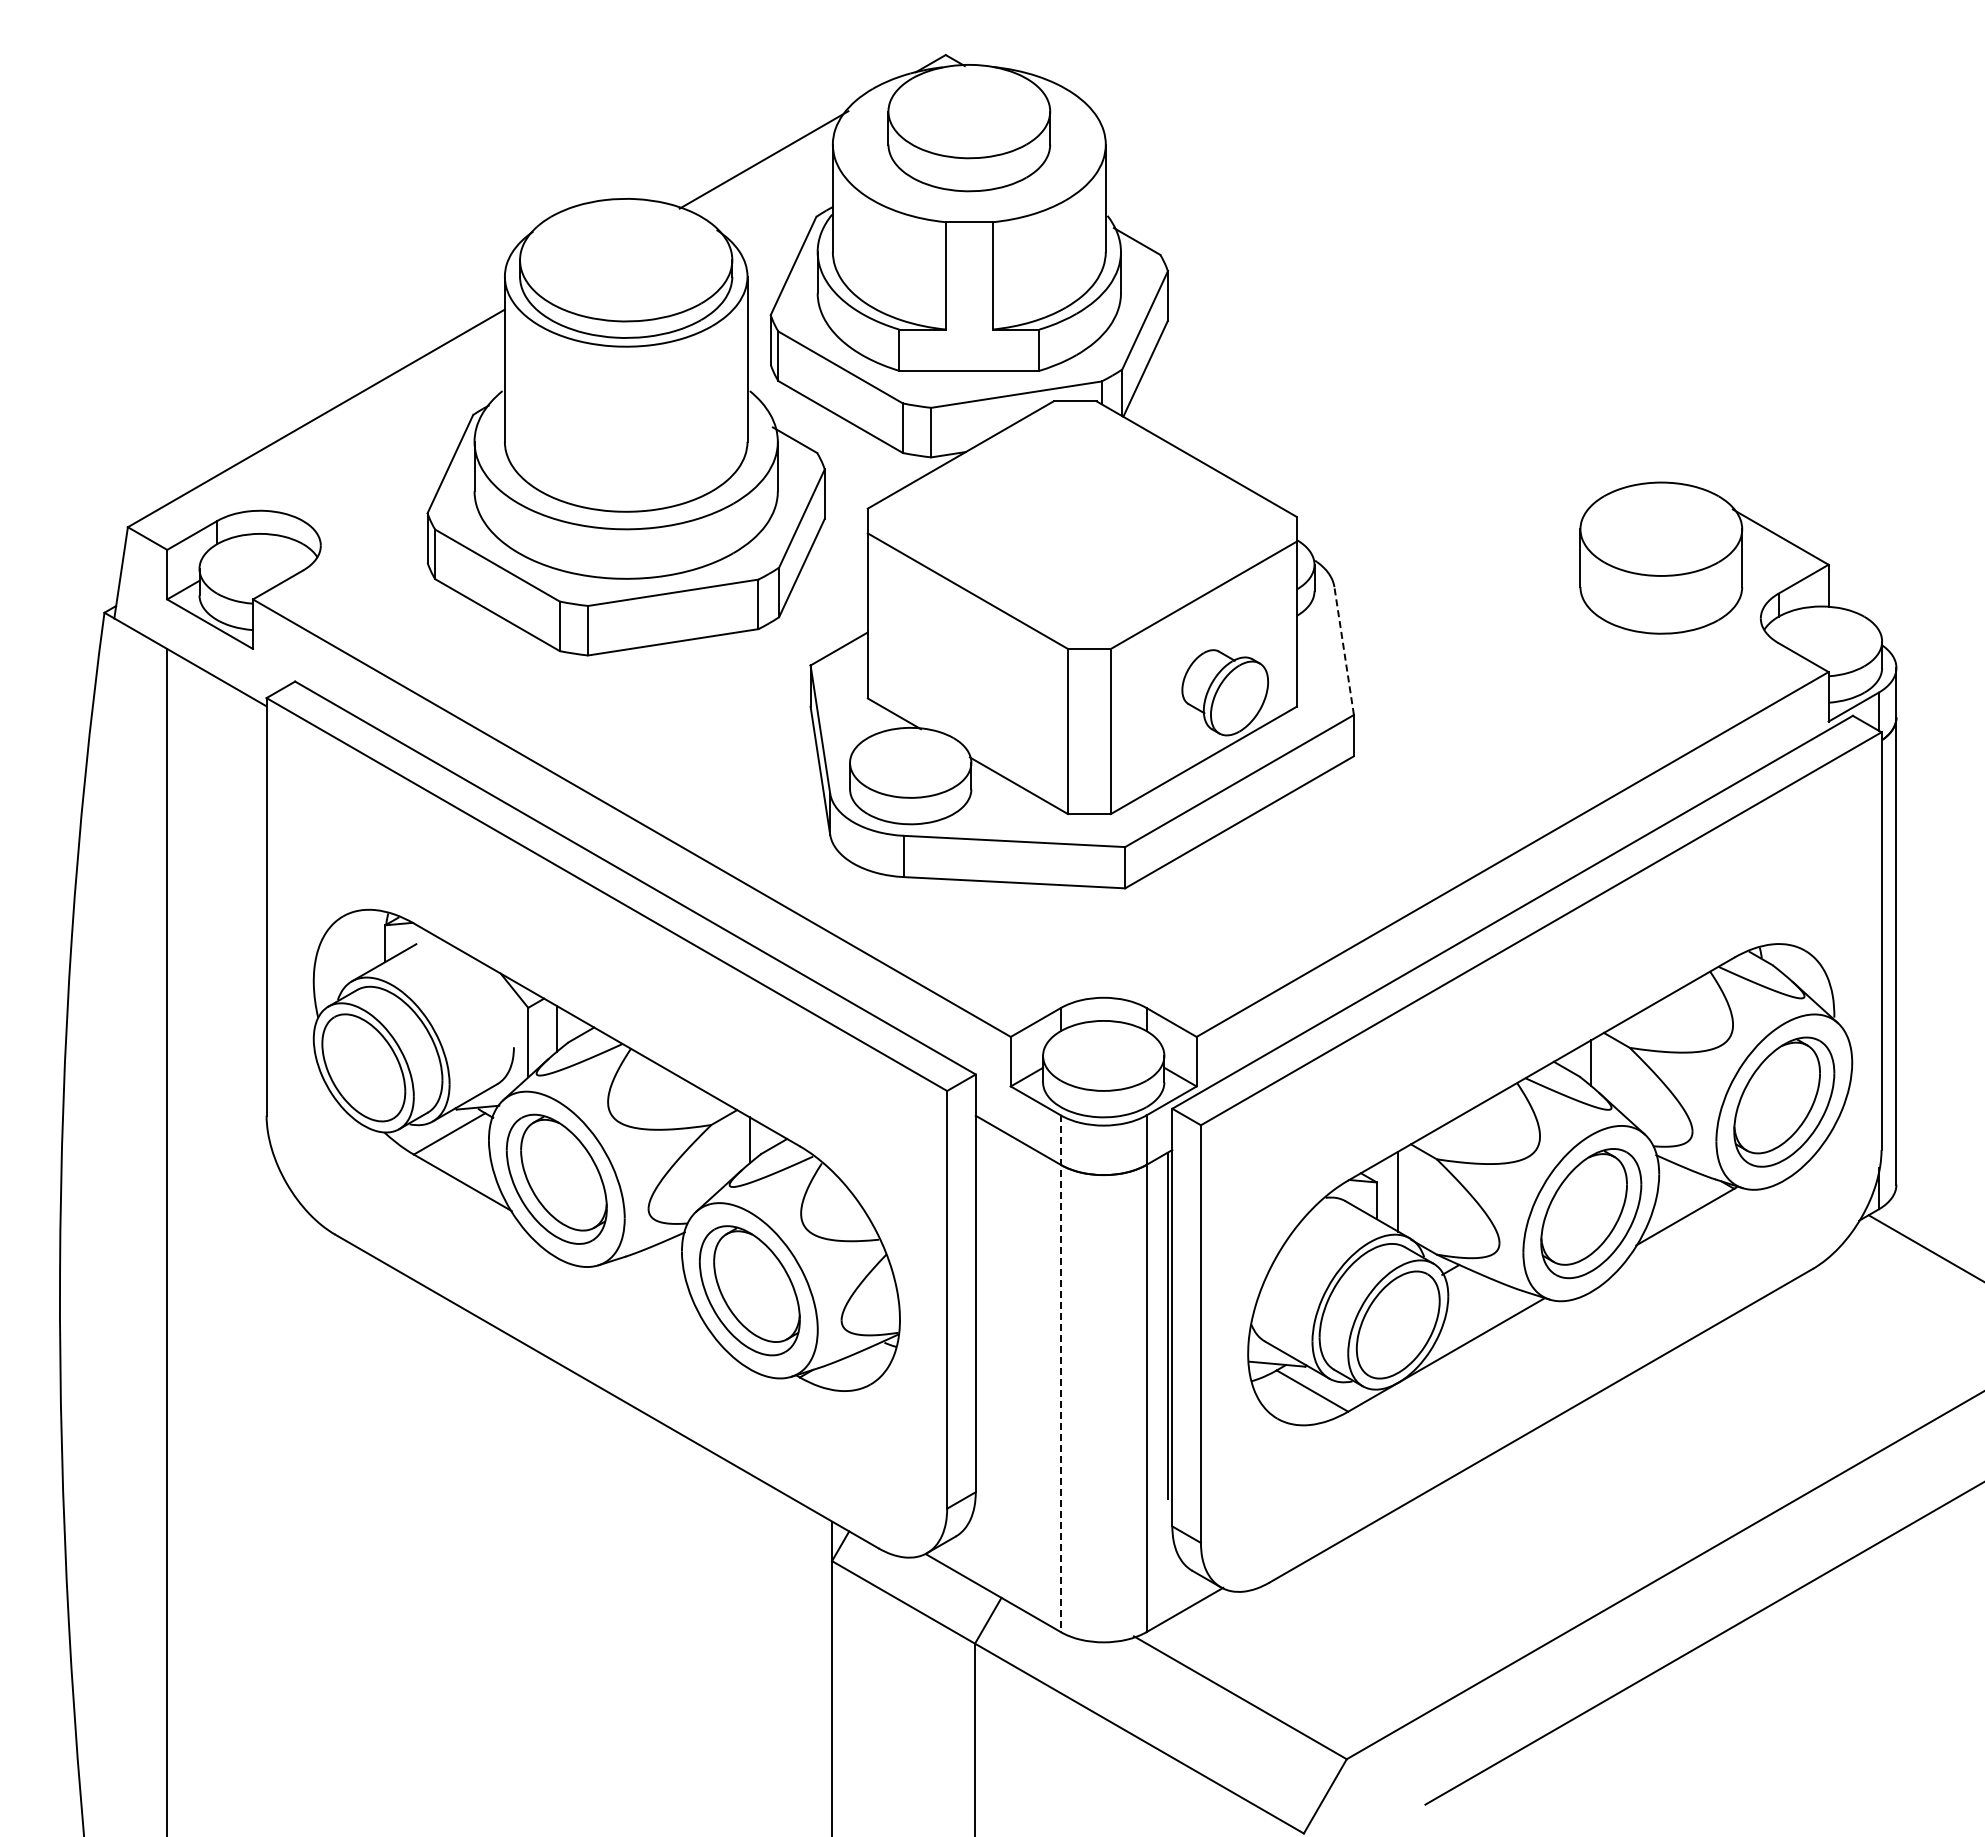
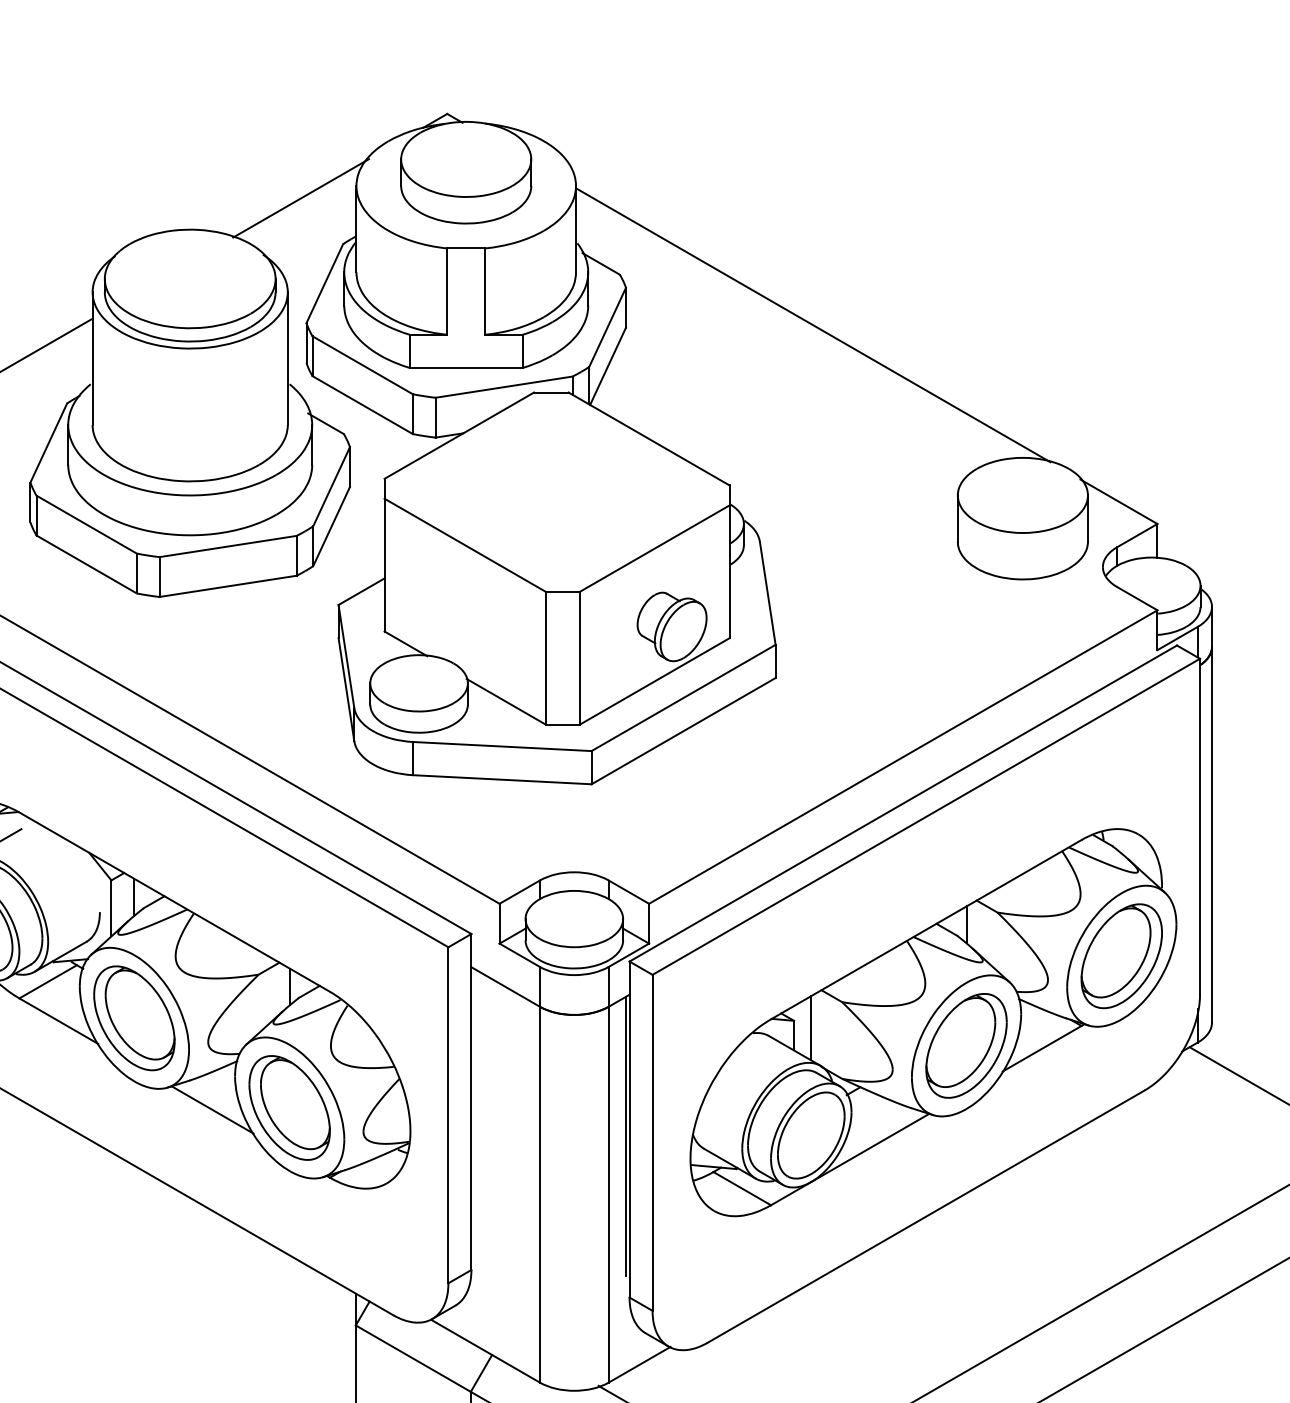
line: (1400, 317) -> (813, 325), added
line: (1344, 651) -> (768, 593), dashed -> solid
line: (653, 1292) -> (212, 1109), added
line: (1060, 1374) -> (539, 1175), dashed -> solid

